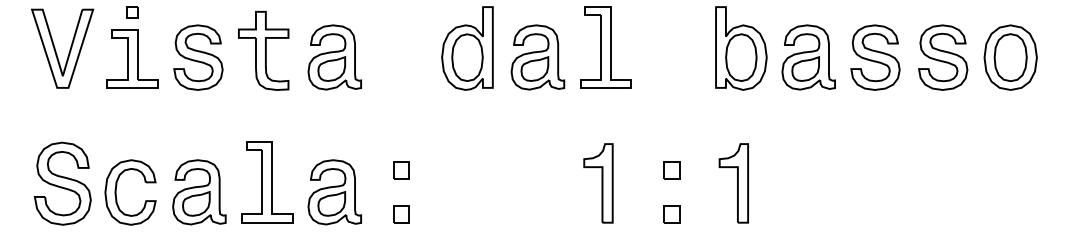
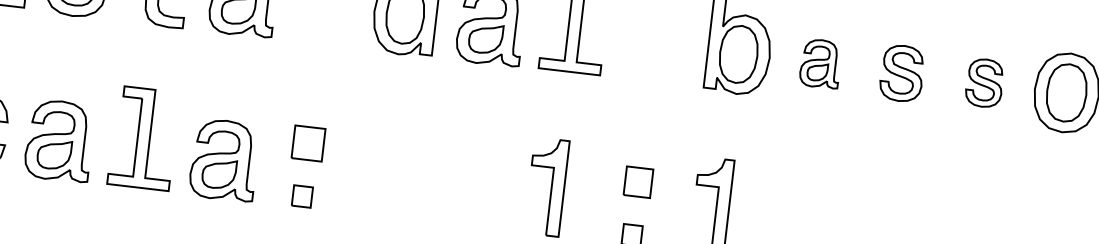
part: (808, 57) -> (820, 63), size x0.6
part: (875, 57) -> (902, 73), size x0.7
part: (943, 57) -> (984, 83), size x0.6
part: (401, 170) -> (308, 143), size x1.6
part: (671, 170) -> (637, 181), size x1.4

